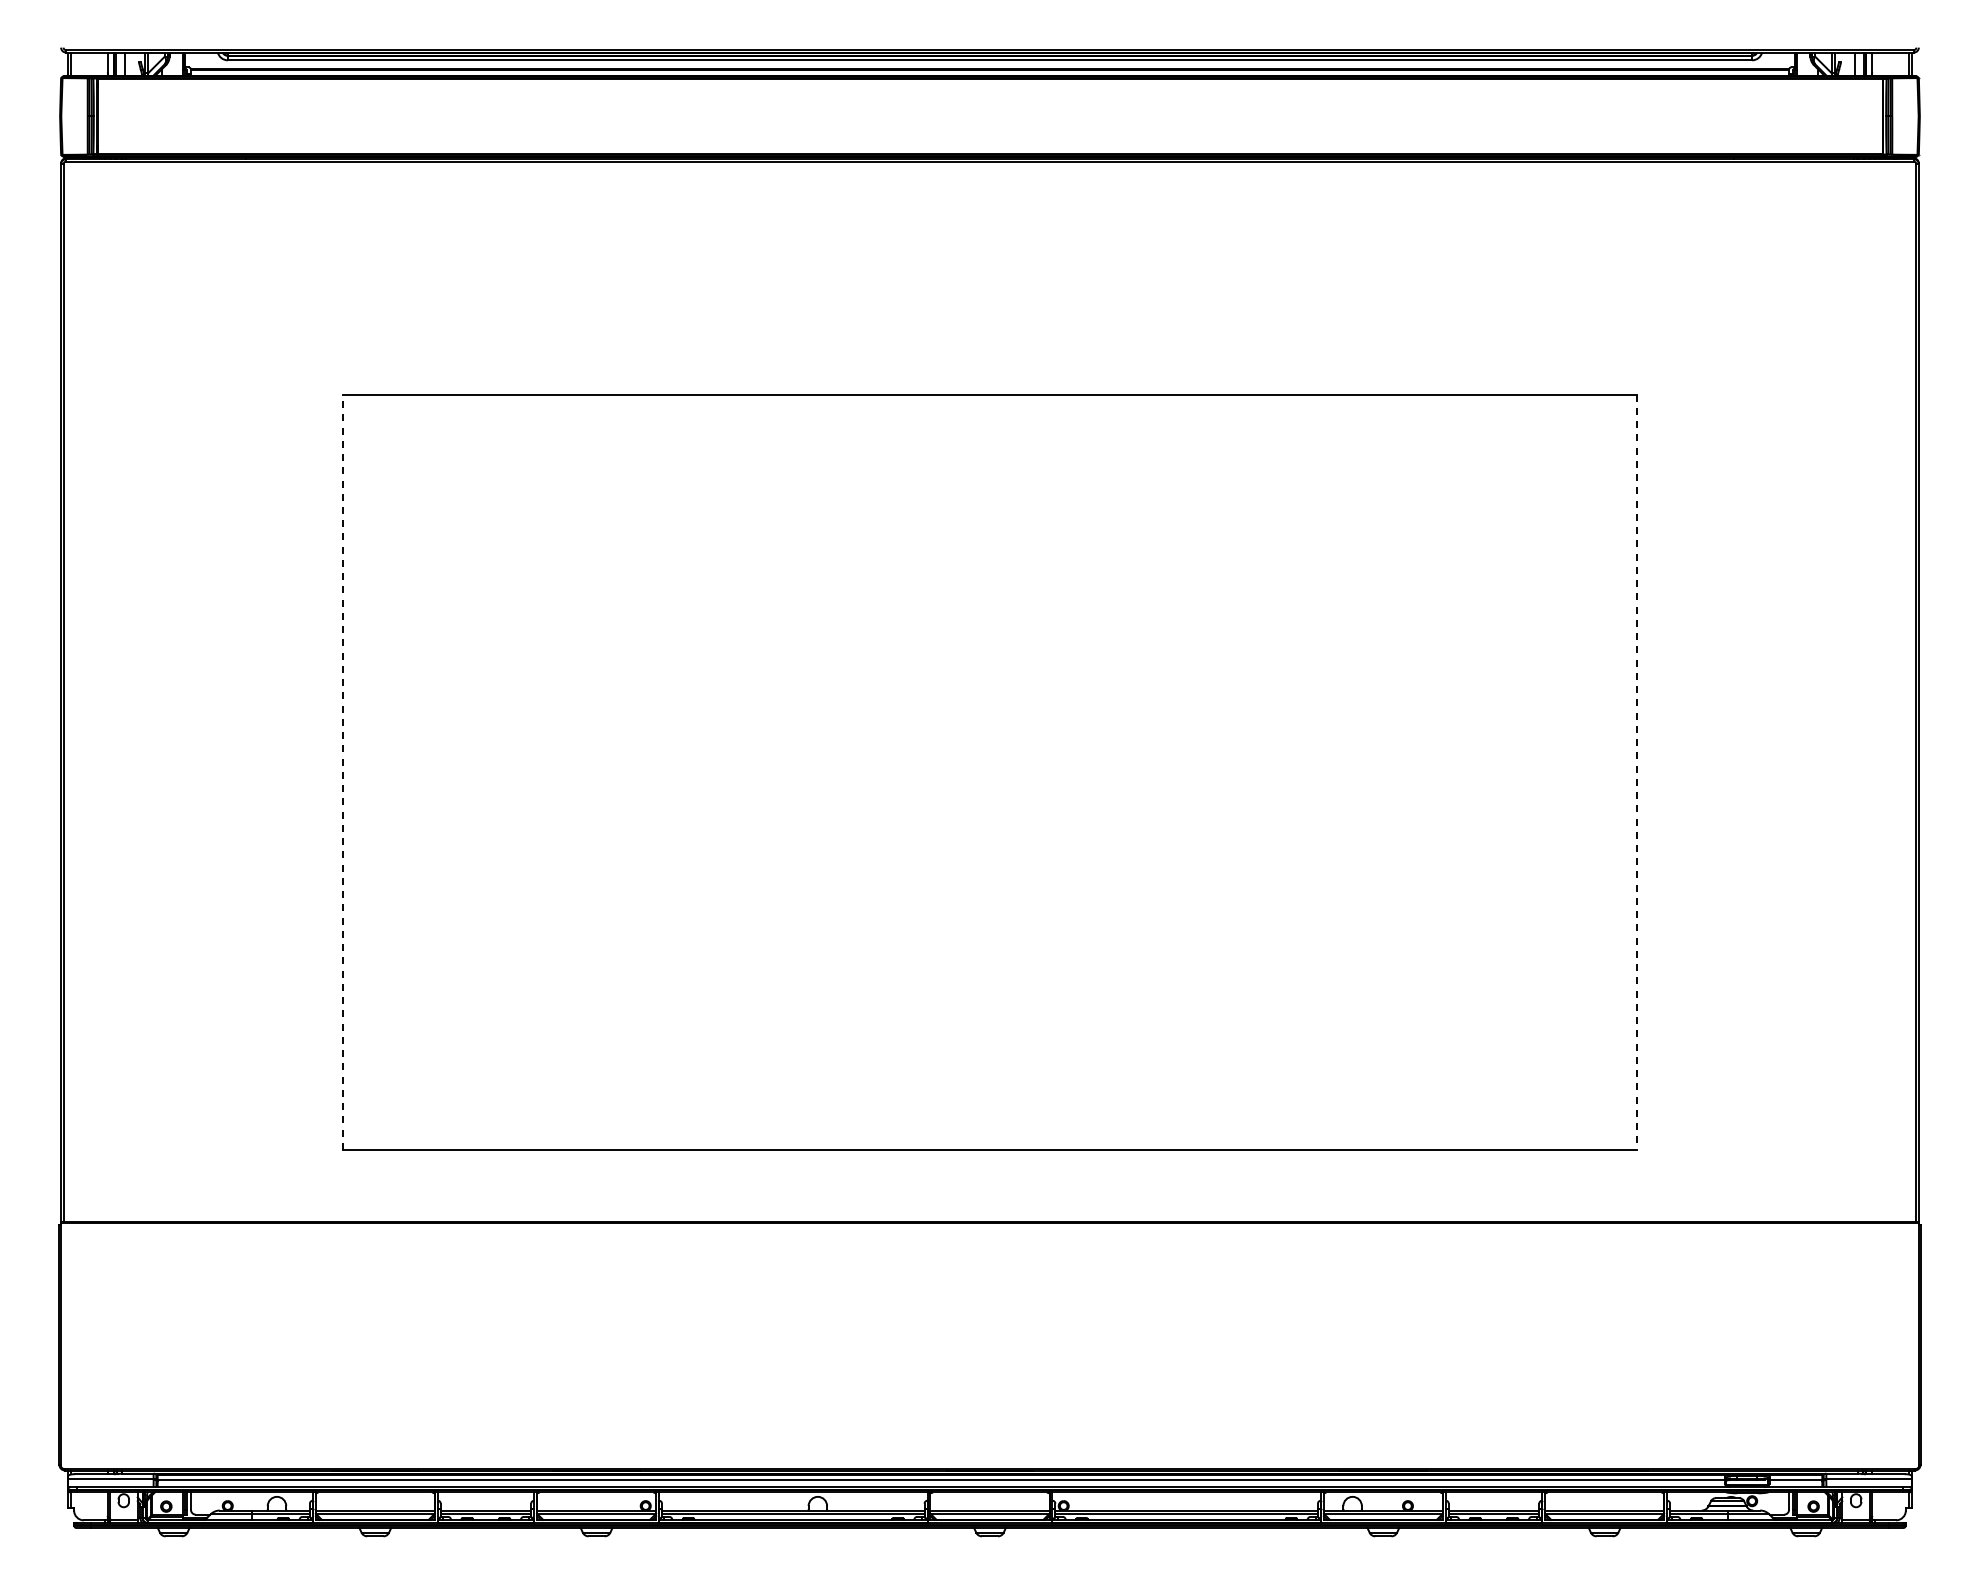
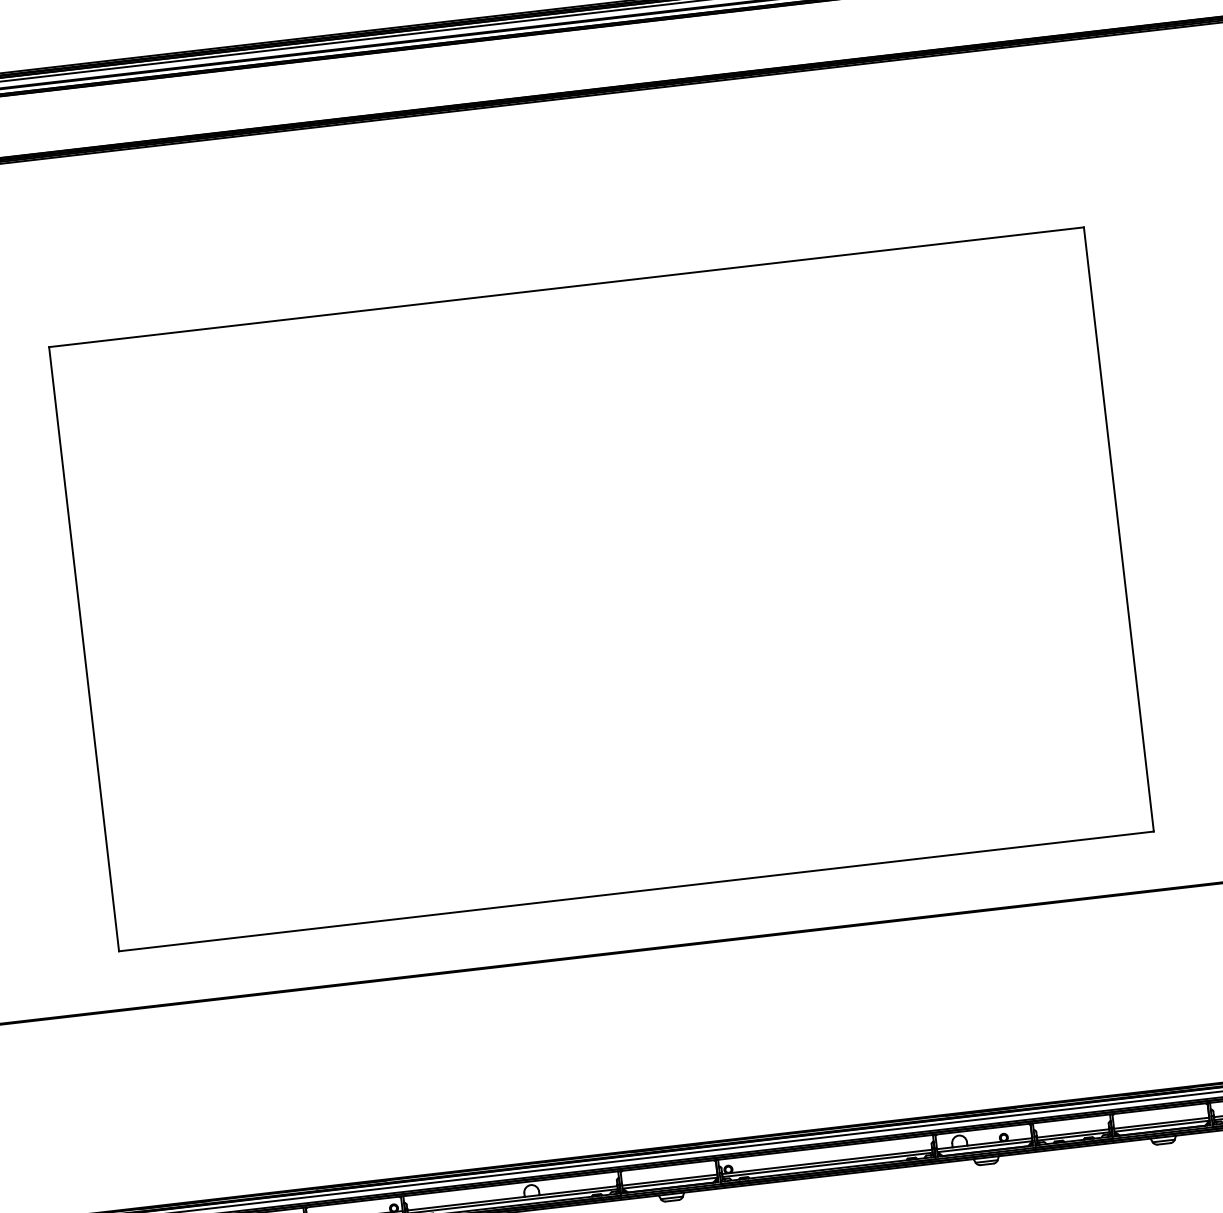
line: (343, 772) -> (84, 649), dashed -> solid
line: (1636, 772) -> (1118, 529), dashed -> solid

